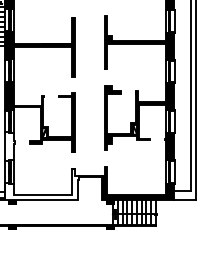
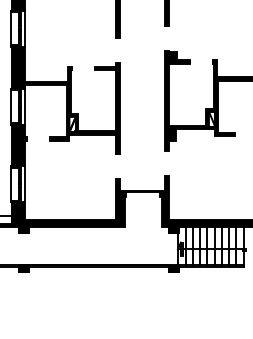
fill: (9, 146) -> (18, 144), added
fill: (42, 183) -> (69, 201), added

